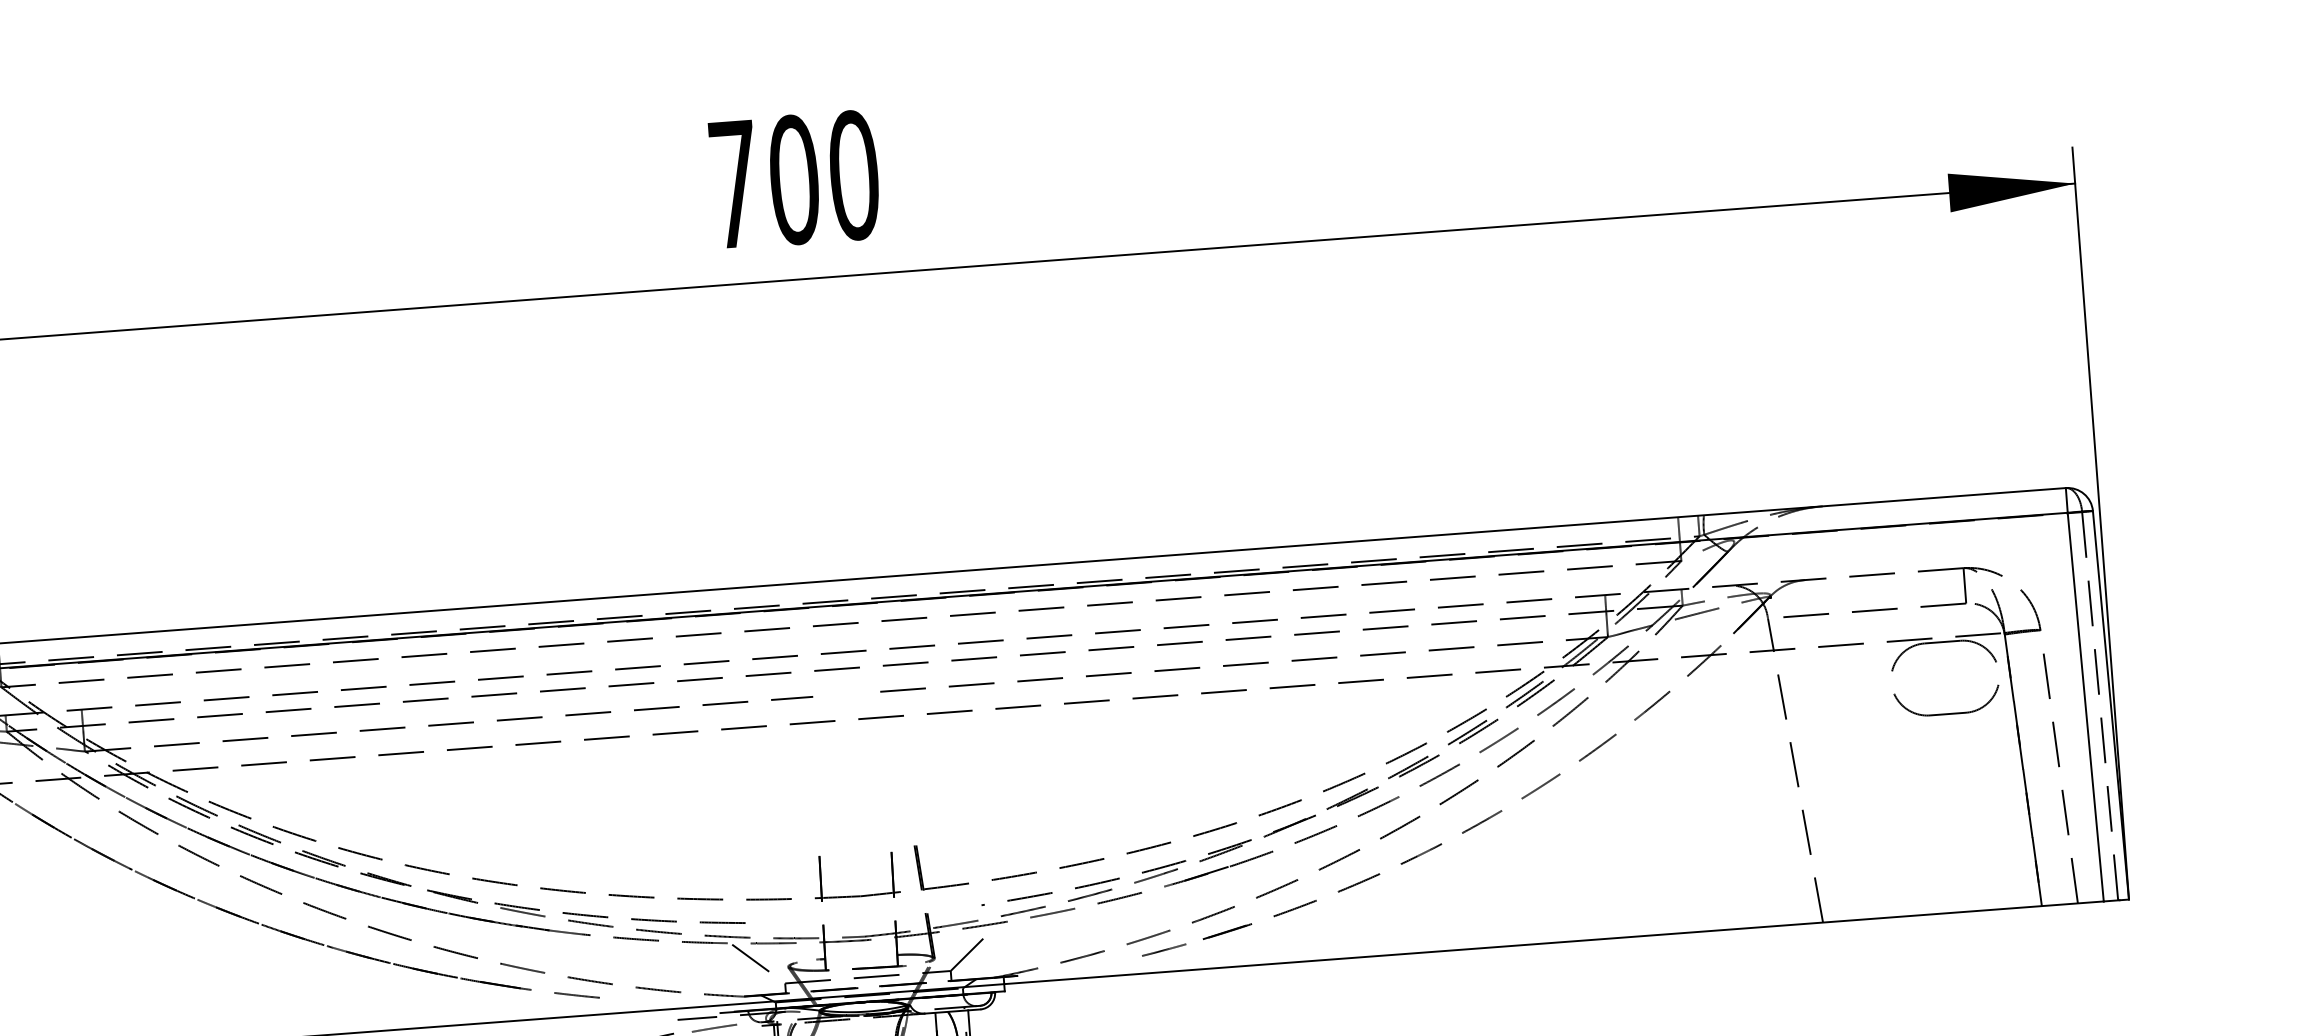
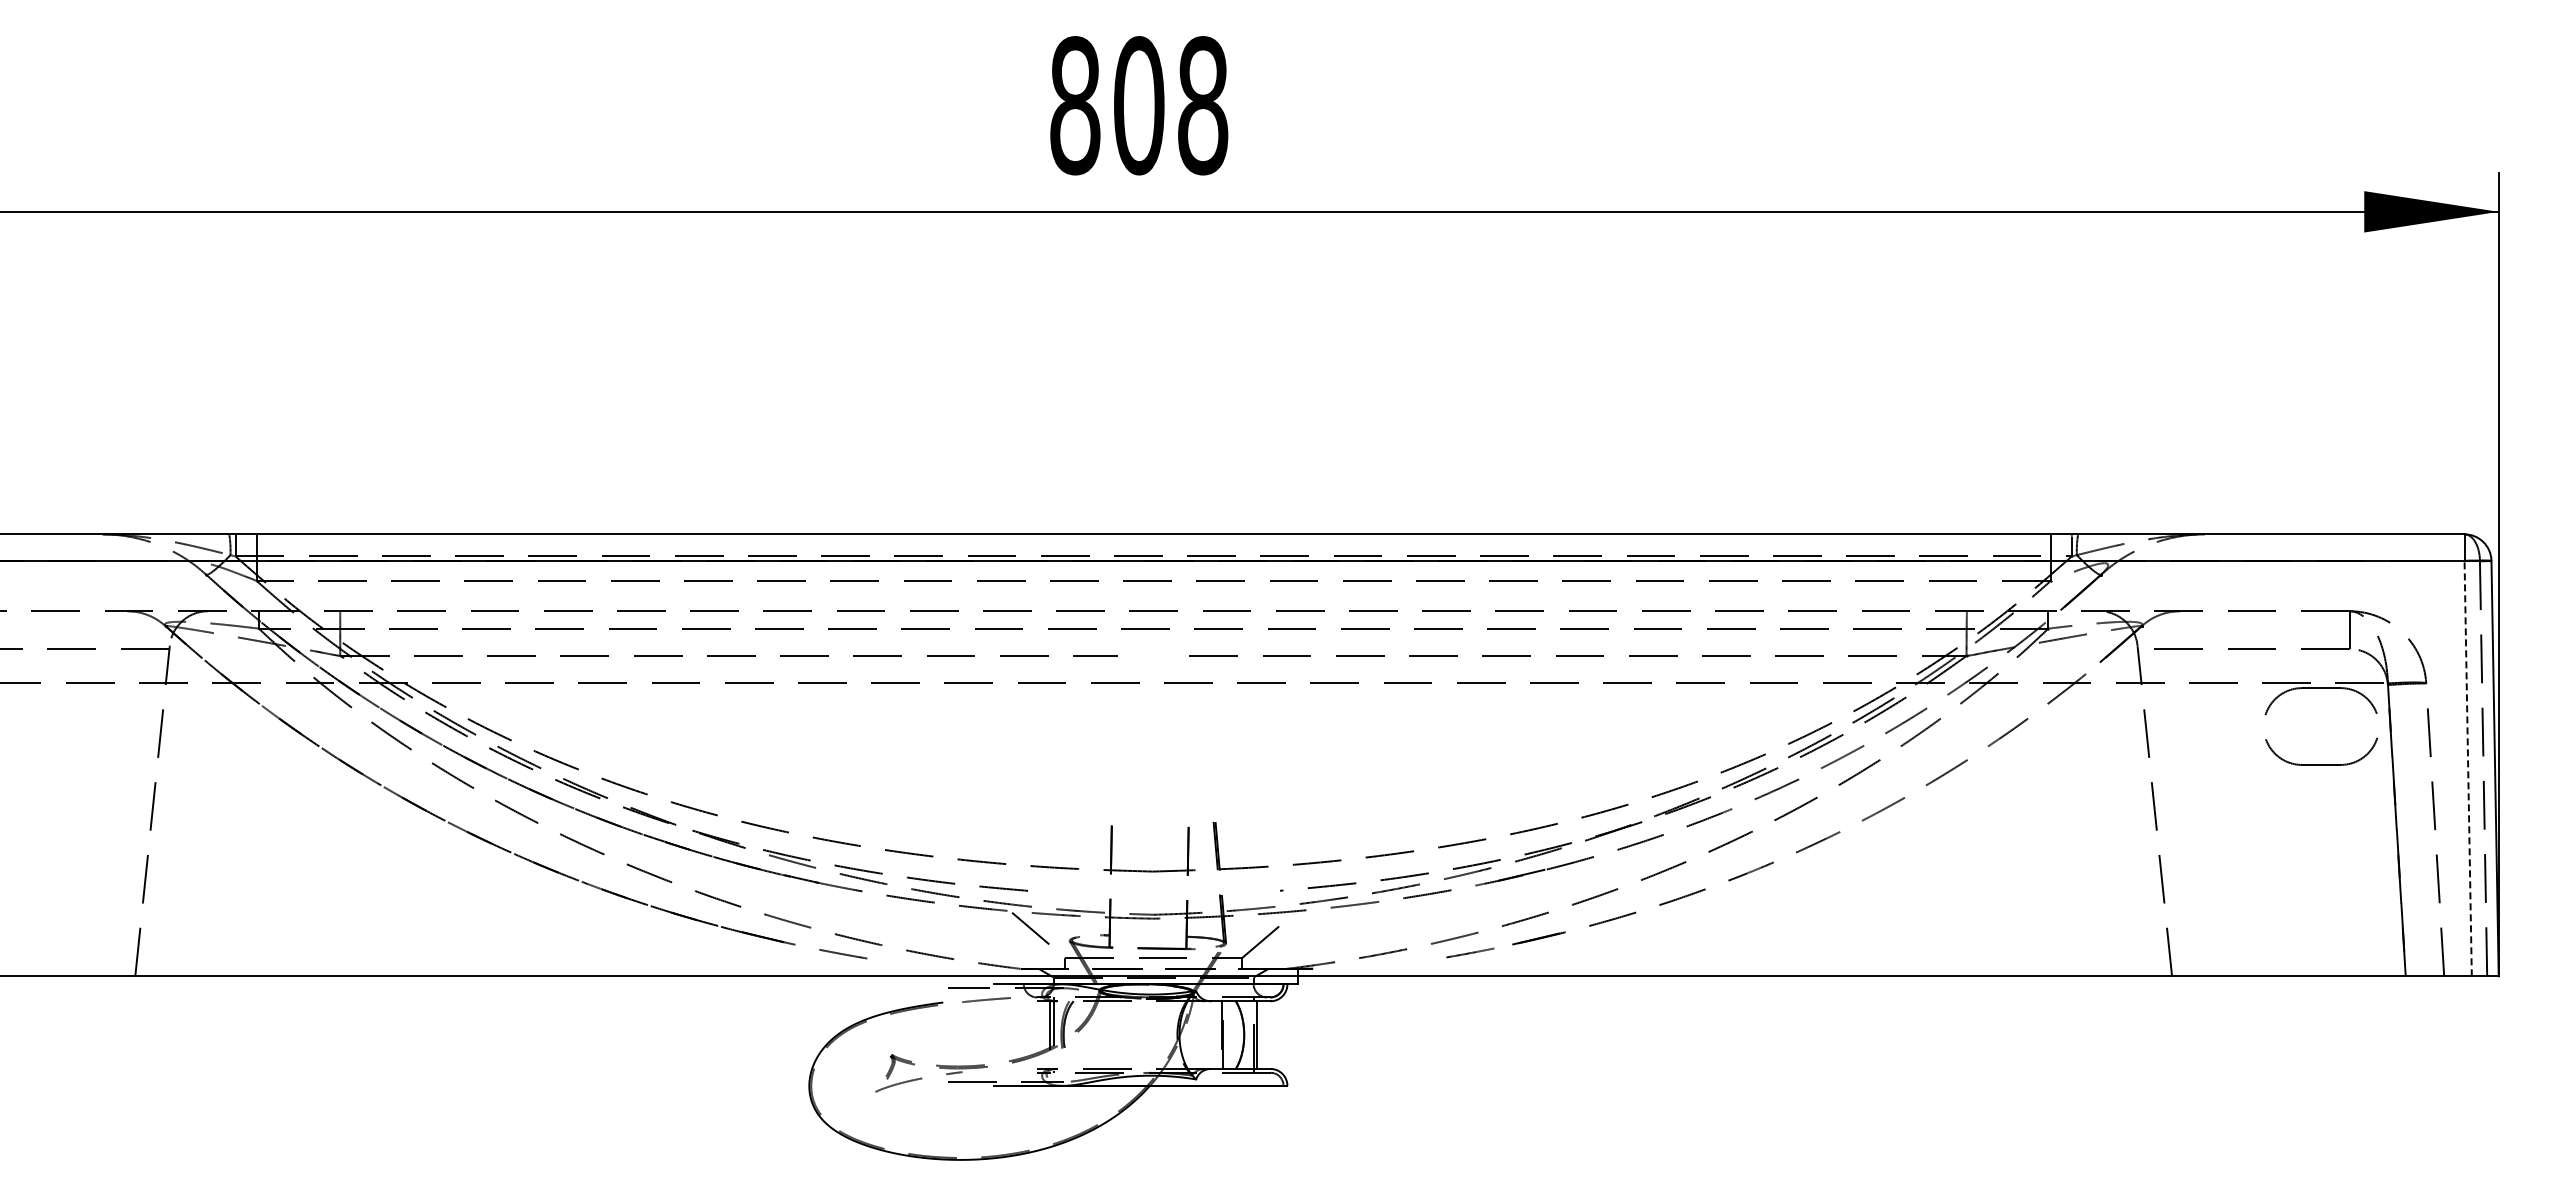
text: (794, 179) -> (1139, 105), 700 -> 808
line: (2086, 707) -> (2468, 768), solid -> dashed

